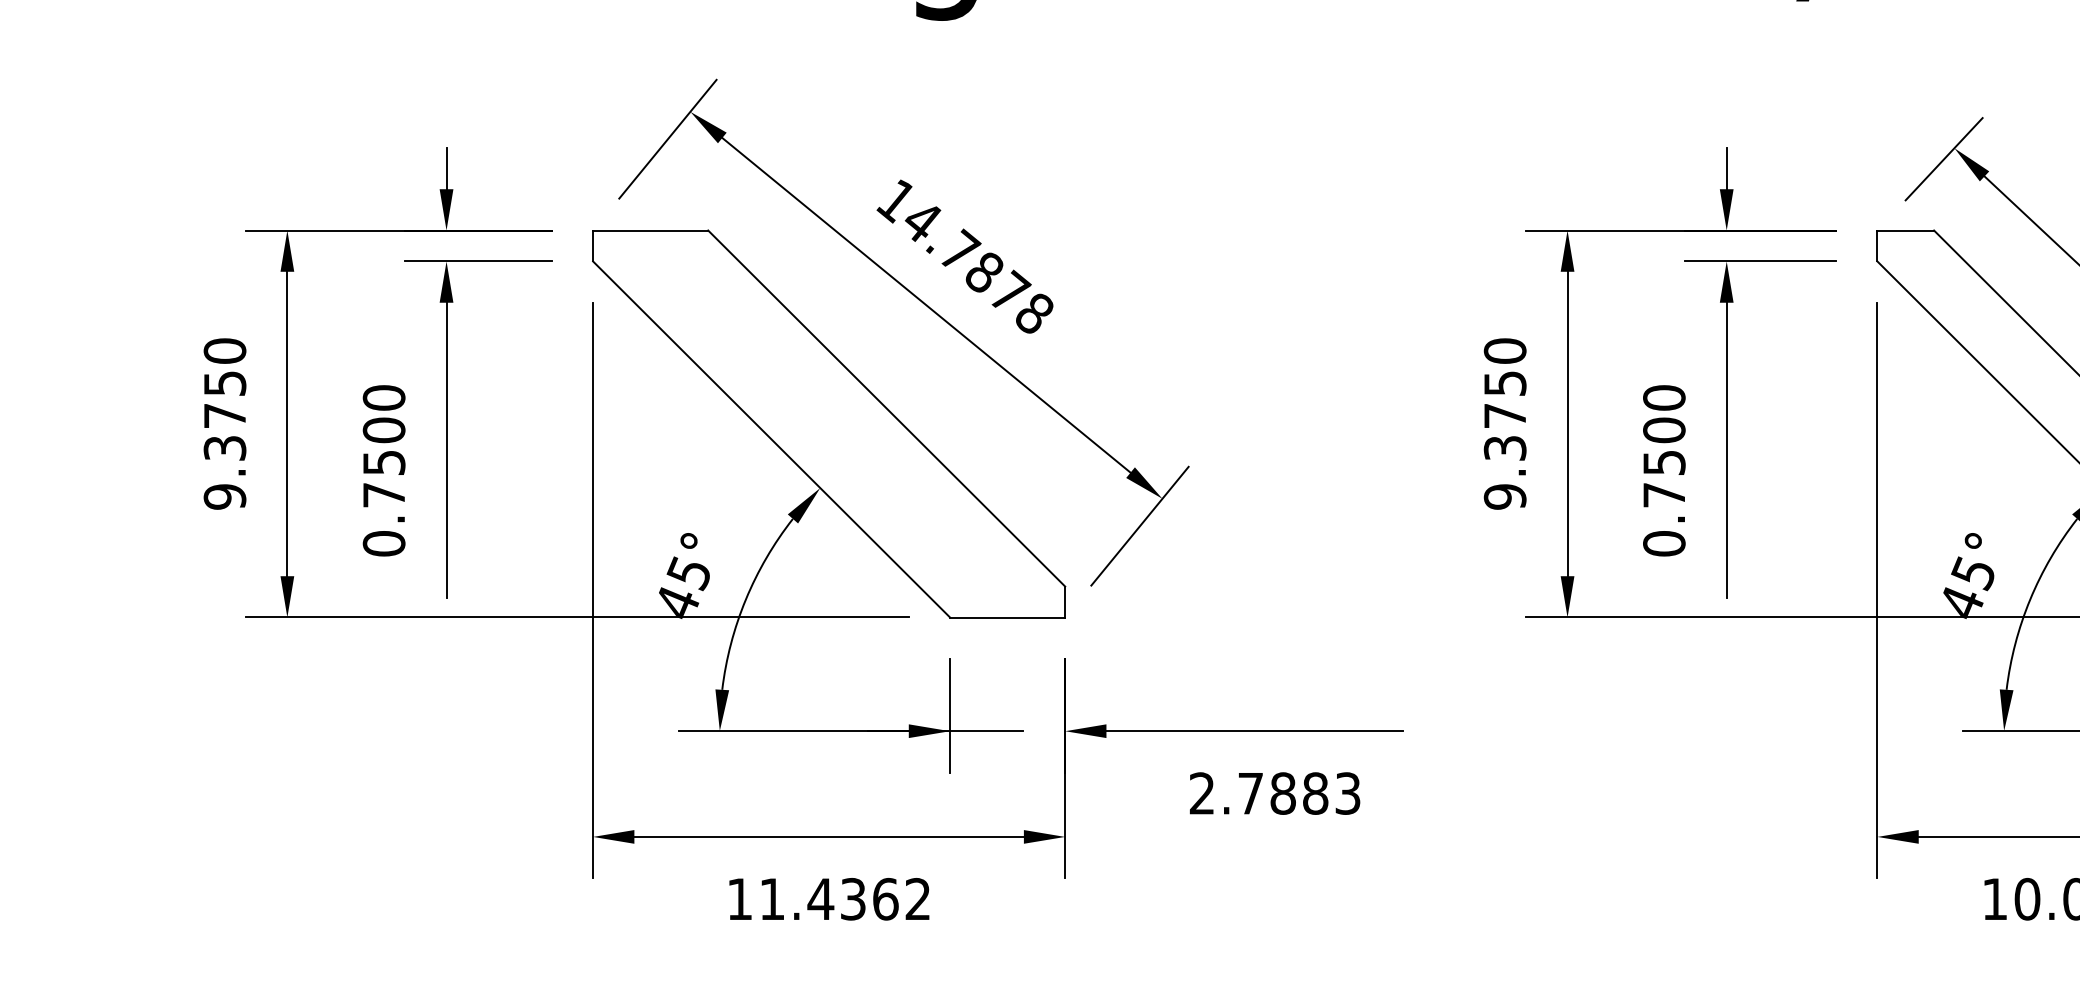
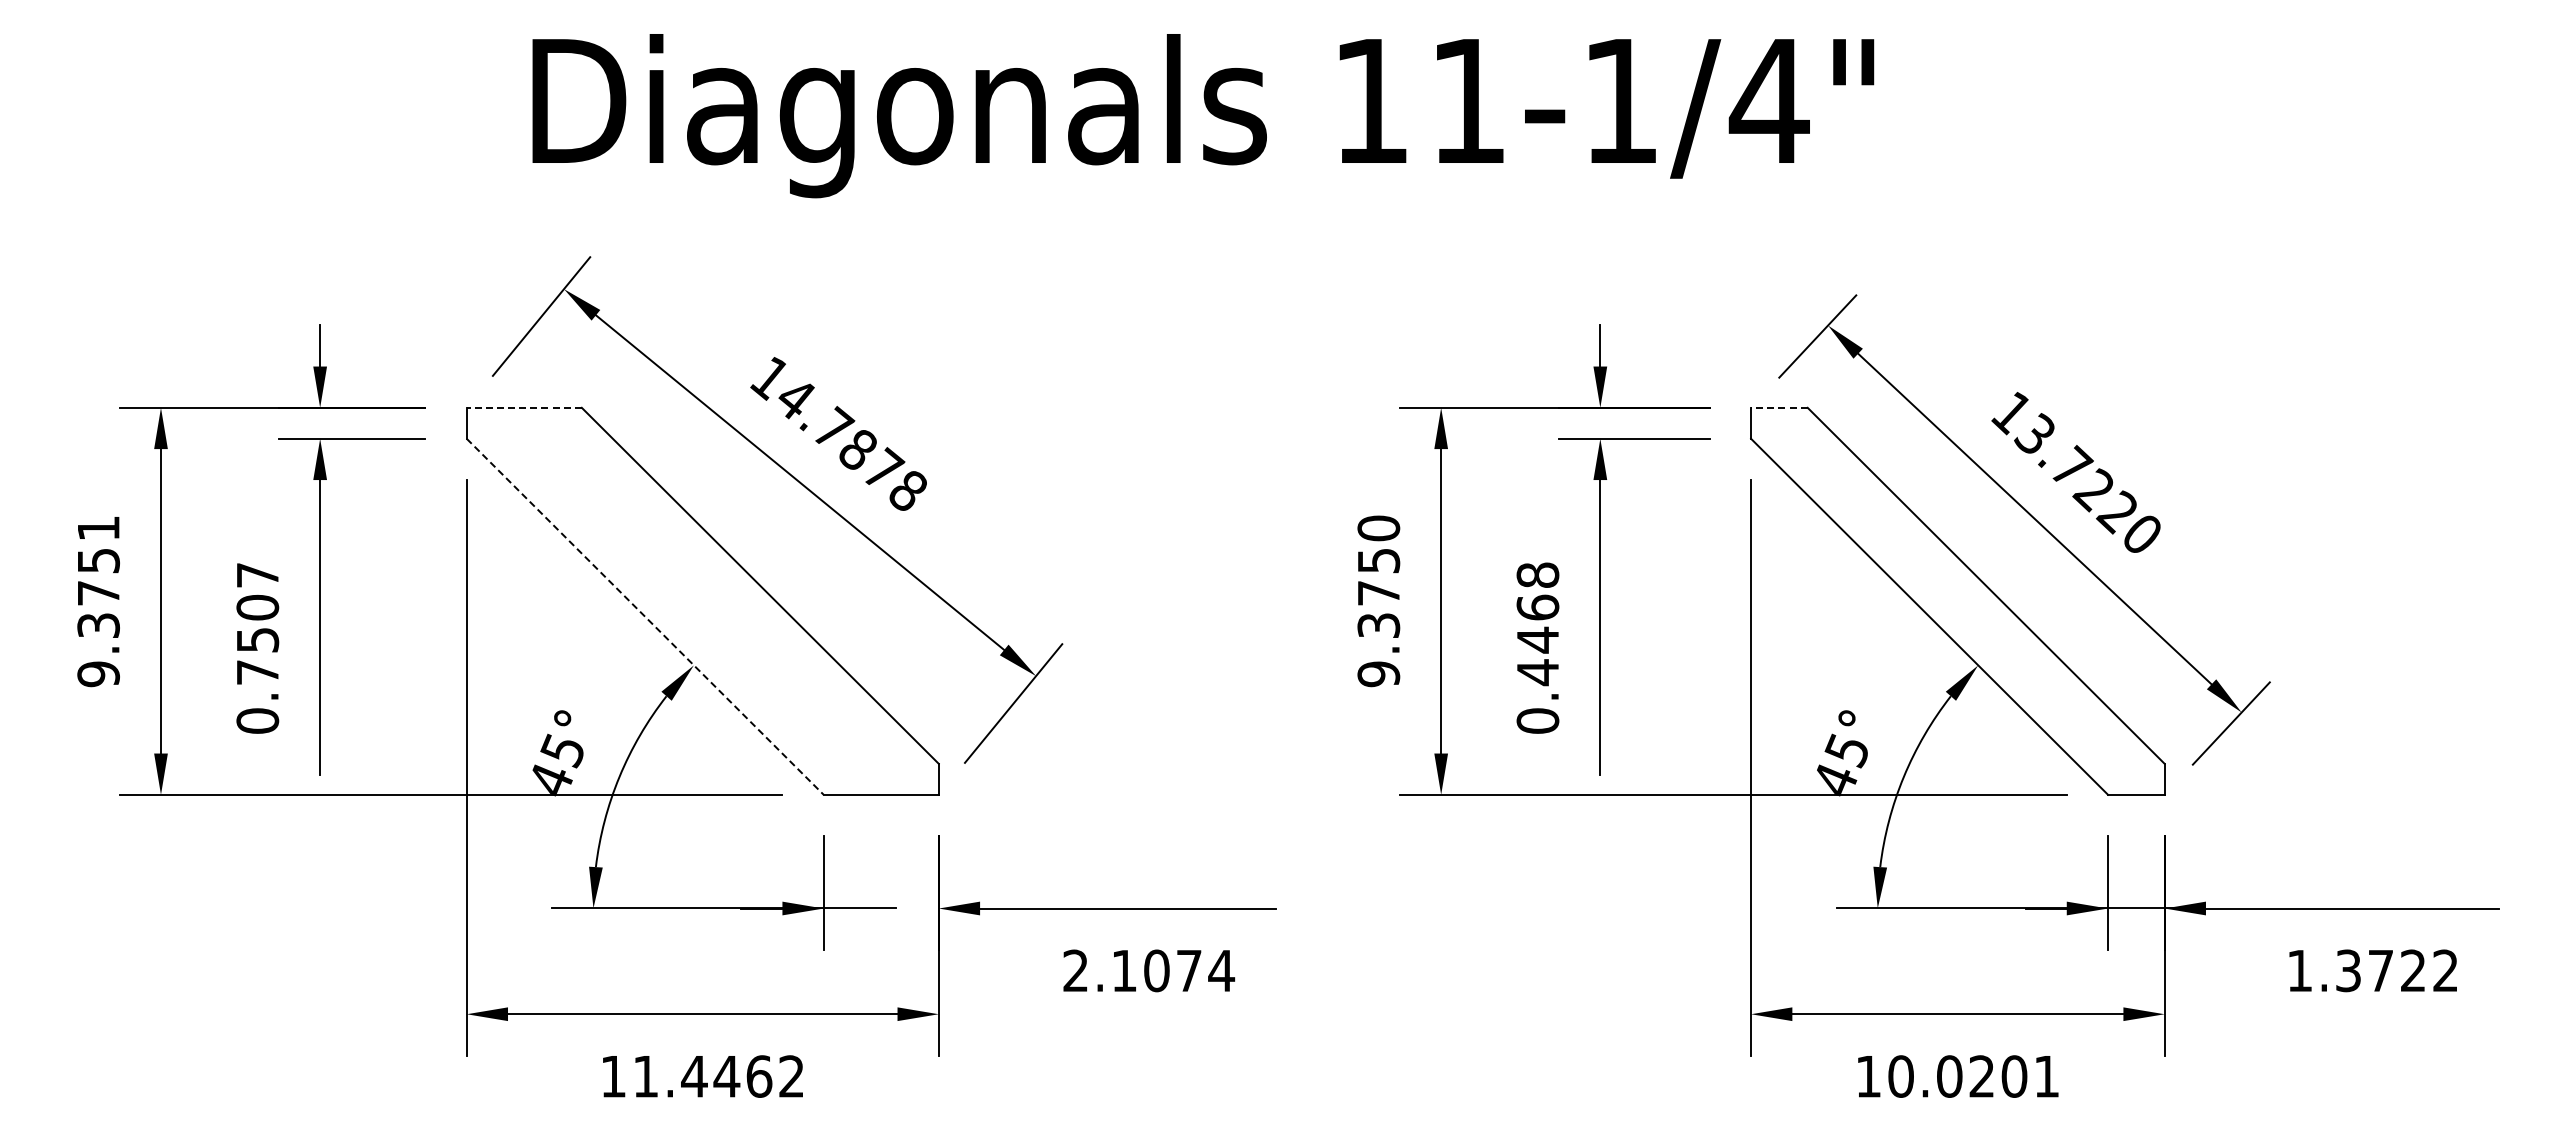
line: (650, 230) -> (524, 407), solid -> dashed
line: (1904, 230) -> (1778, 407), solid -> dashed
text: (224, 351) -> (98, 528), 9.3750 -> 9.3751
text: (383, 398) -> (257, 575), 0.7500 -> 0.7507
line: (771, 440) -> (645, 617), solid -> dashed
text: (1663, 447) -> (1537, 624), 0.7500 -> 0.4468
text: (1299, 793) -> (1173, 970), 2.7883 -> 2.1074
text: (852, 899) -> (726, 1076), 11.4362 -> 11.4462

